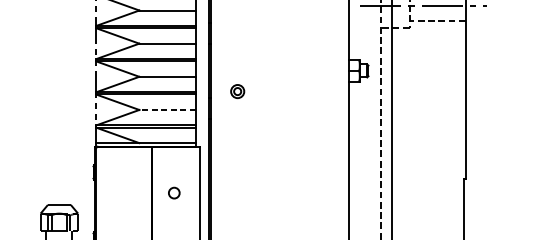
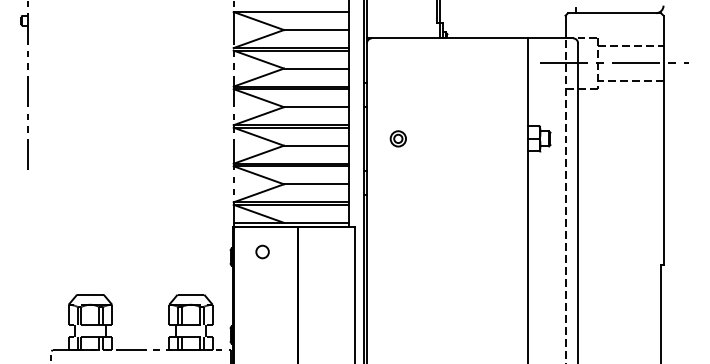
part: (236, 91) -> (397, 138), moved
line: (167, 110) -> (316, 184), dashed -> solid
circle: (174, 192) -> (262, 251), moved

